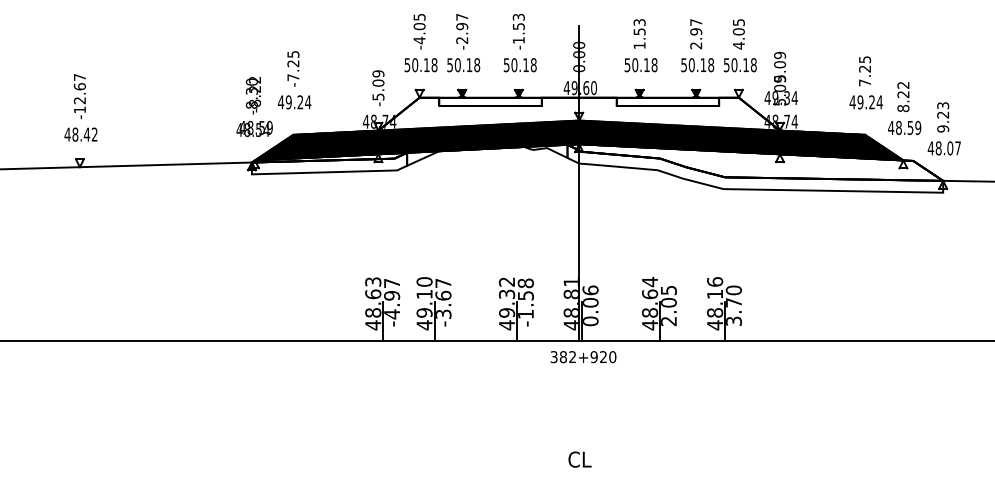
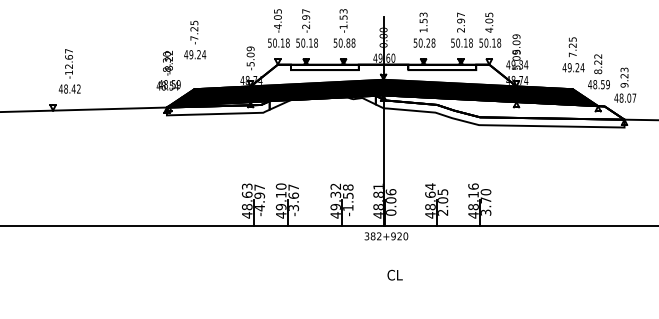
text: (526, 64) -> (348, 42), 50.18 -> 50.88
text: (645, 64) -> (427, 42), 50.18 -> 50.28
text: (295, 79) -> (195, 39), moved
text: (80, 108) -> (69, 71), moved
text: (579, 458) -> (394, 274), moved

